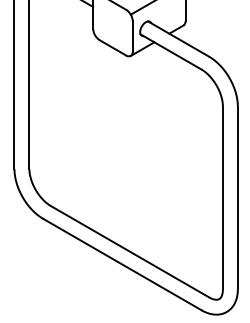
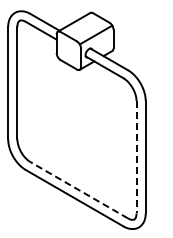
line: (222, 198) -> (136, 157), solid -> dashed
line: (128, 252) -> (78, 190), solid -> dashed

